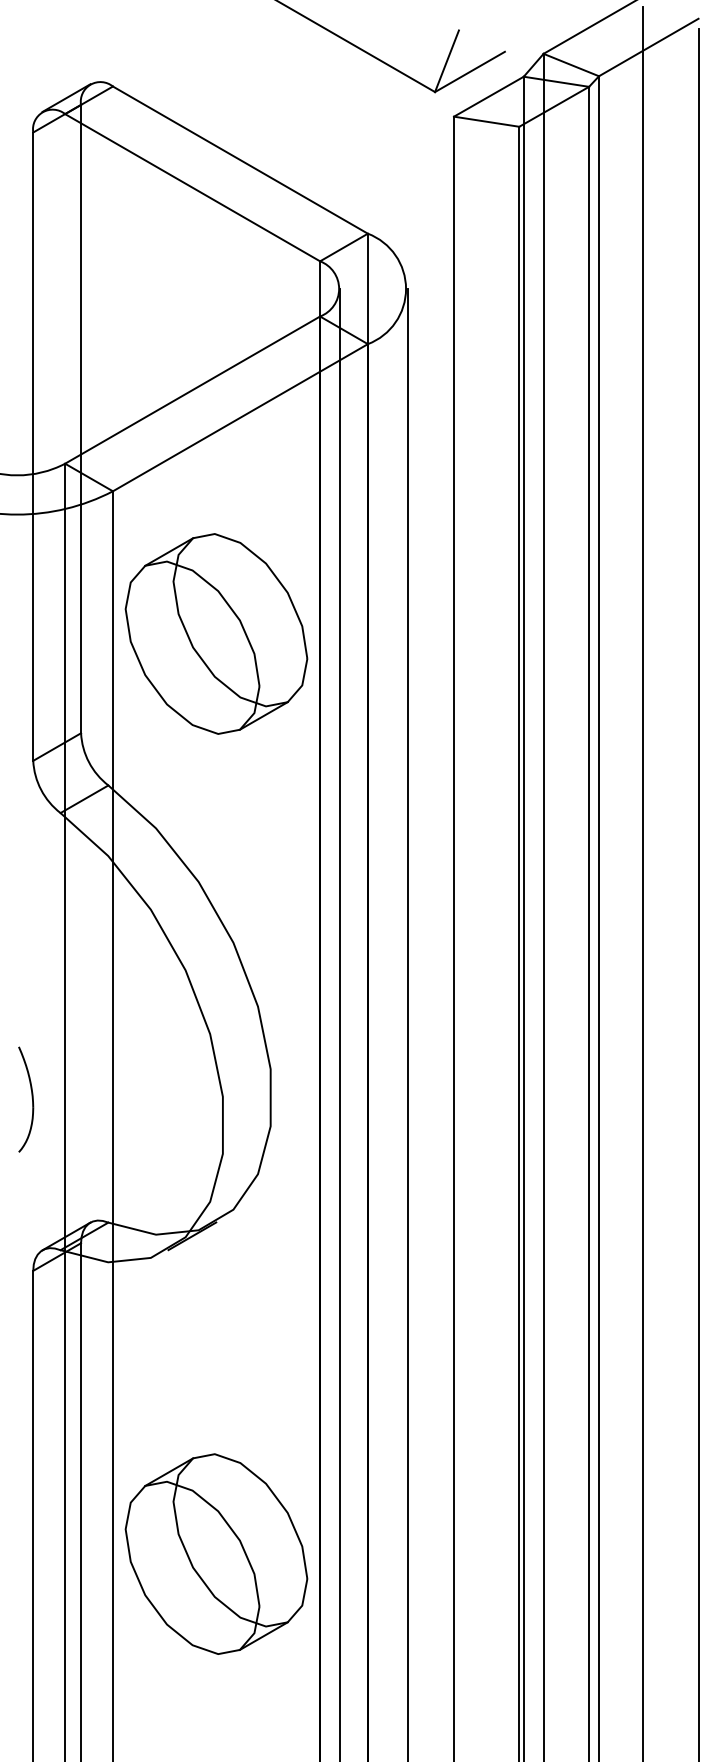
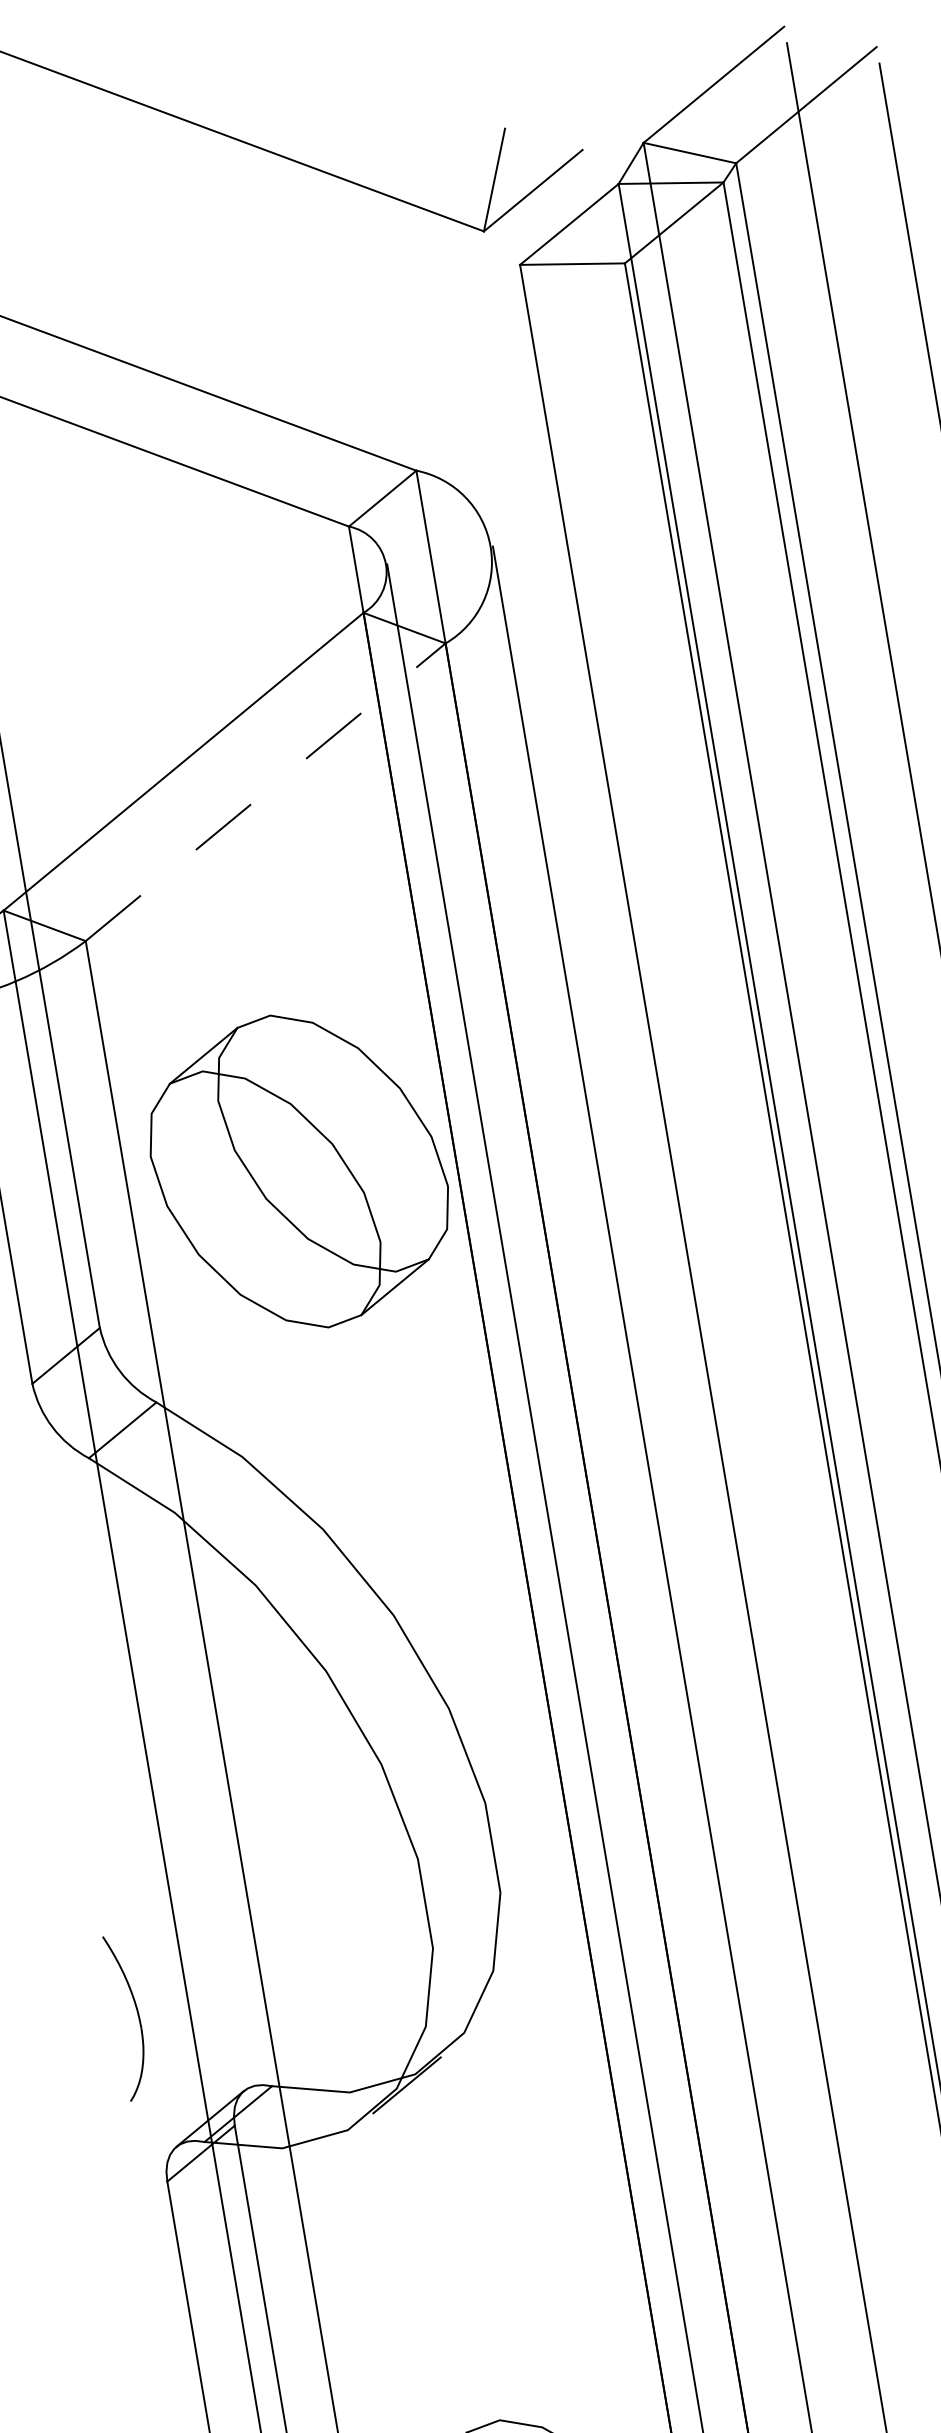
line: (240, 417) -> (265, 791), solid -> dashed
part: (216, 633) -> (299, 1170), moved
part: (26, 1099) -> (128, 2016), moved

